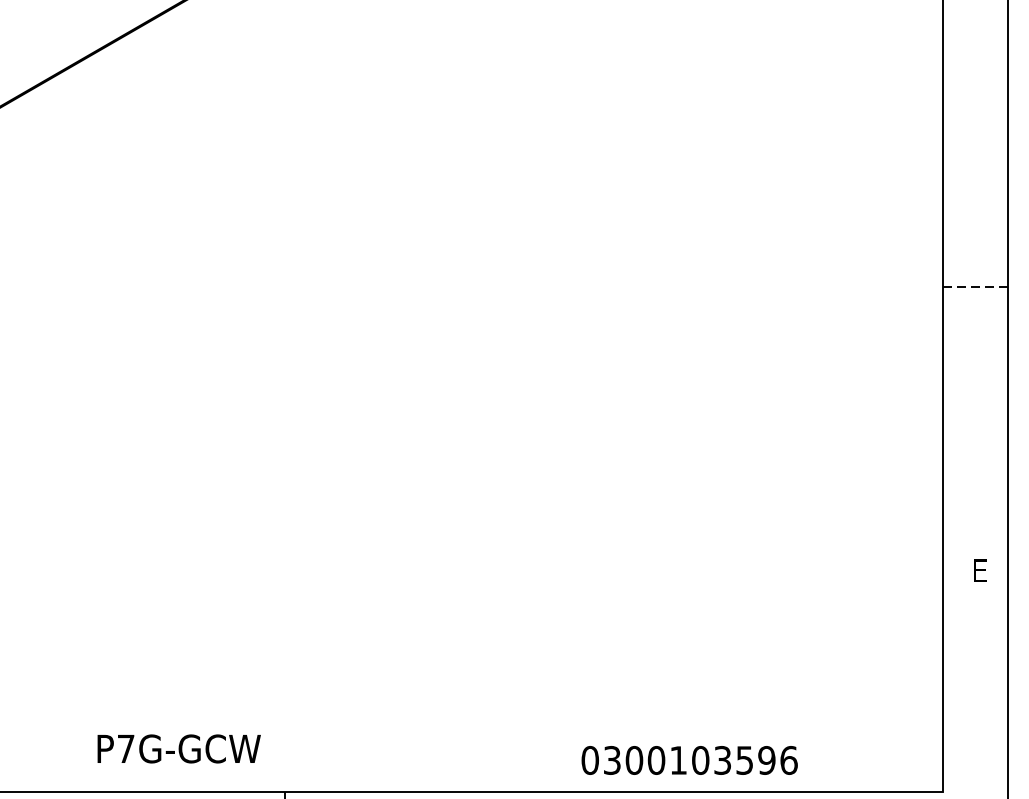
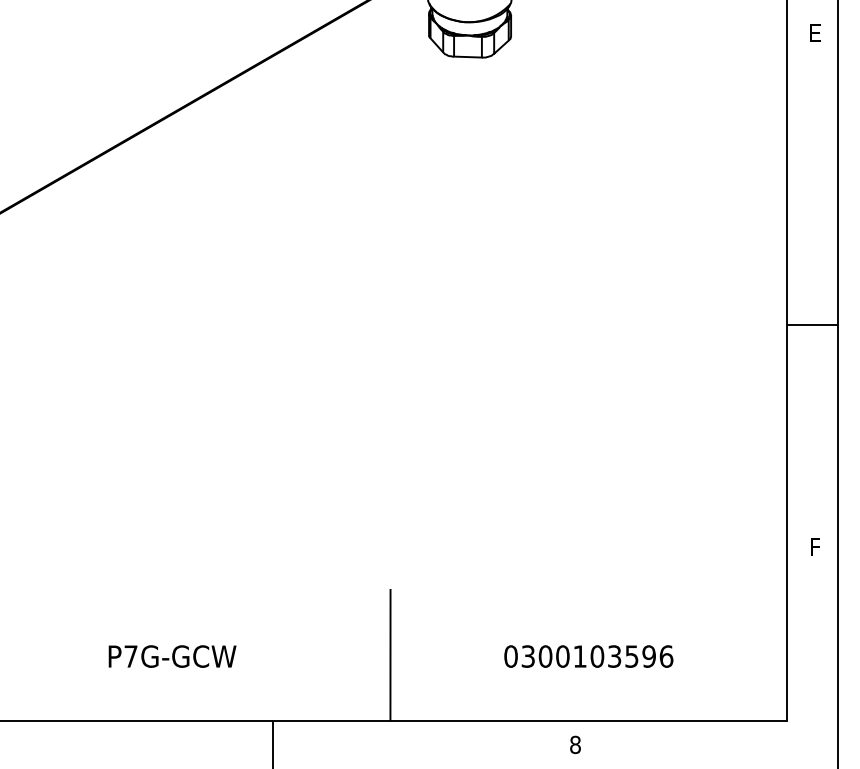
line: (975, 287) -> (812, 325), dashed -> solid
text: (980, 569) -> (816, 546), E -> F
line: (436, 707) -> (390, 654), added
text: (179, 748) -> (172, 656), moved
text: (689, 760) -> (588, 656), moved

